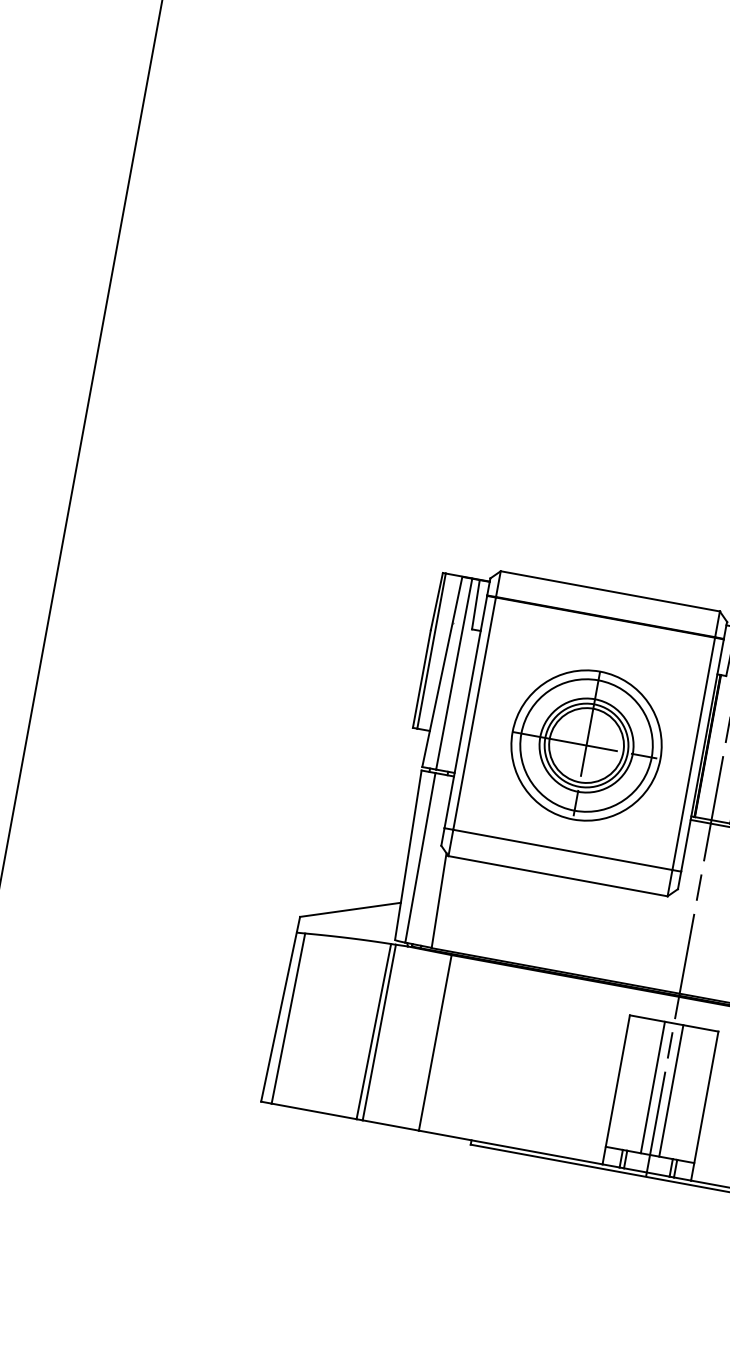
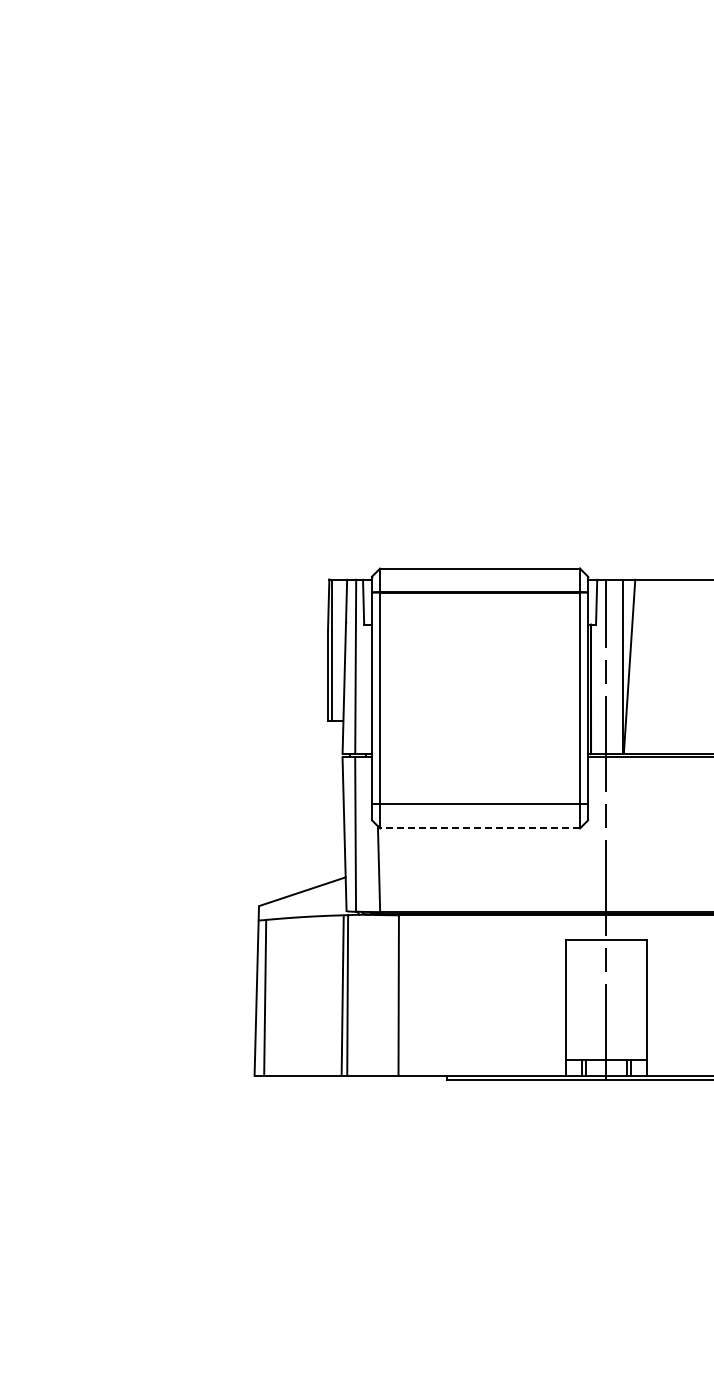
part: (585, 745) -> (483, 708), removed
line: (558, 876) -> (480, 828), solid -> dashed
line: (652, 1087) -> (597, 999), removed
line: (671, 1090) -> (614, 999), removed

